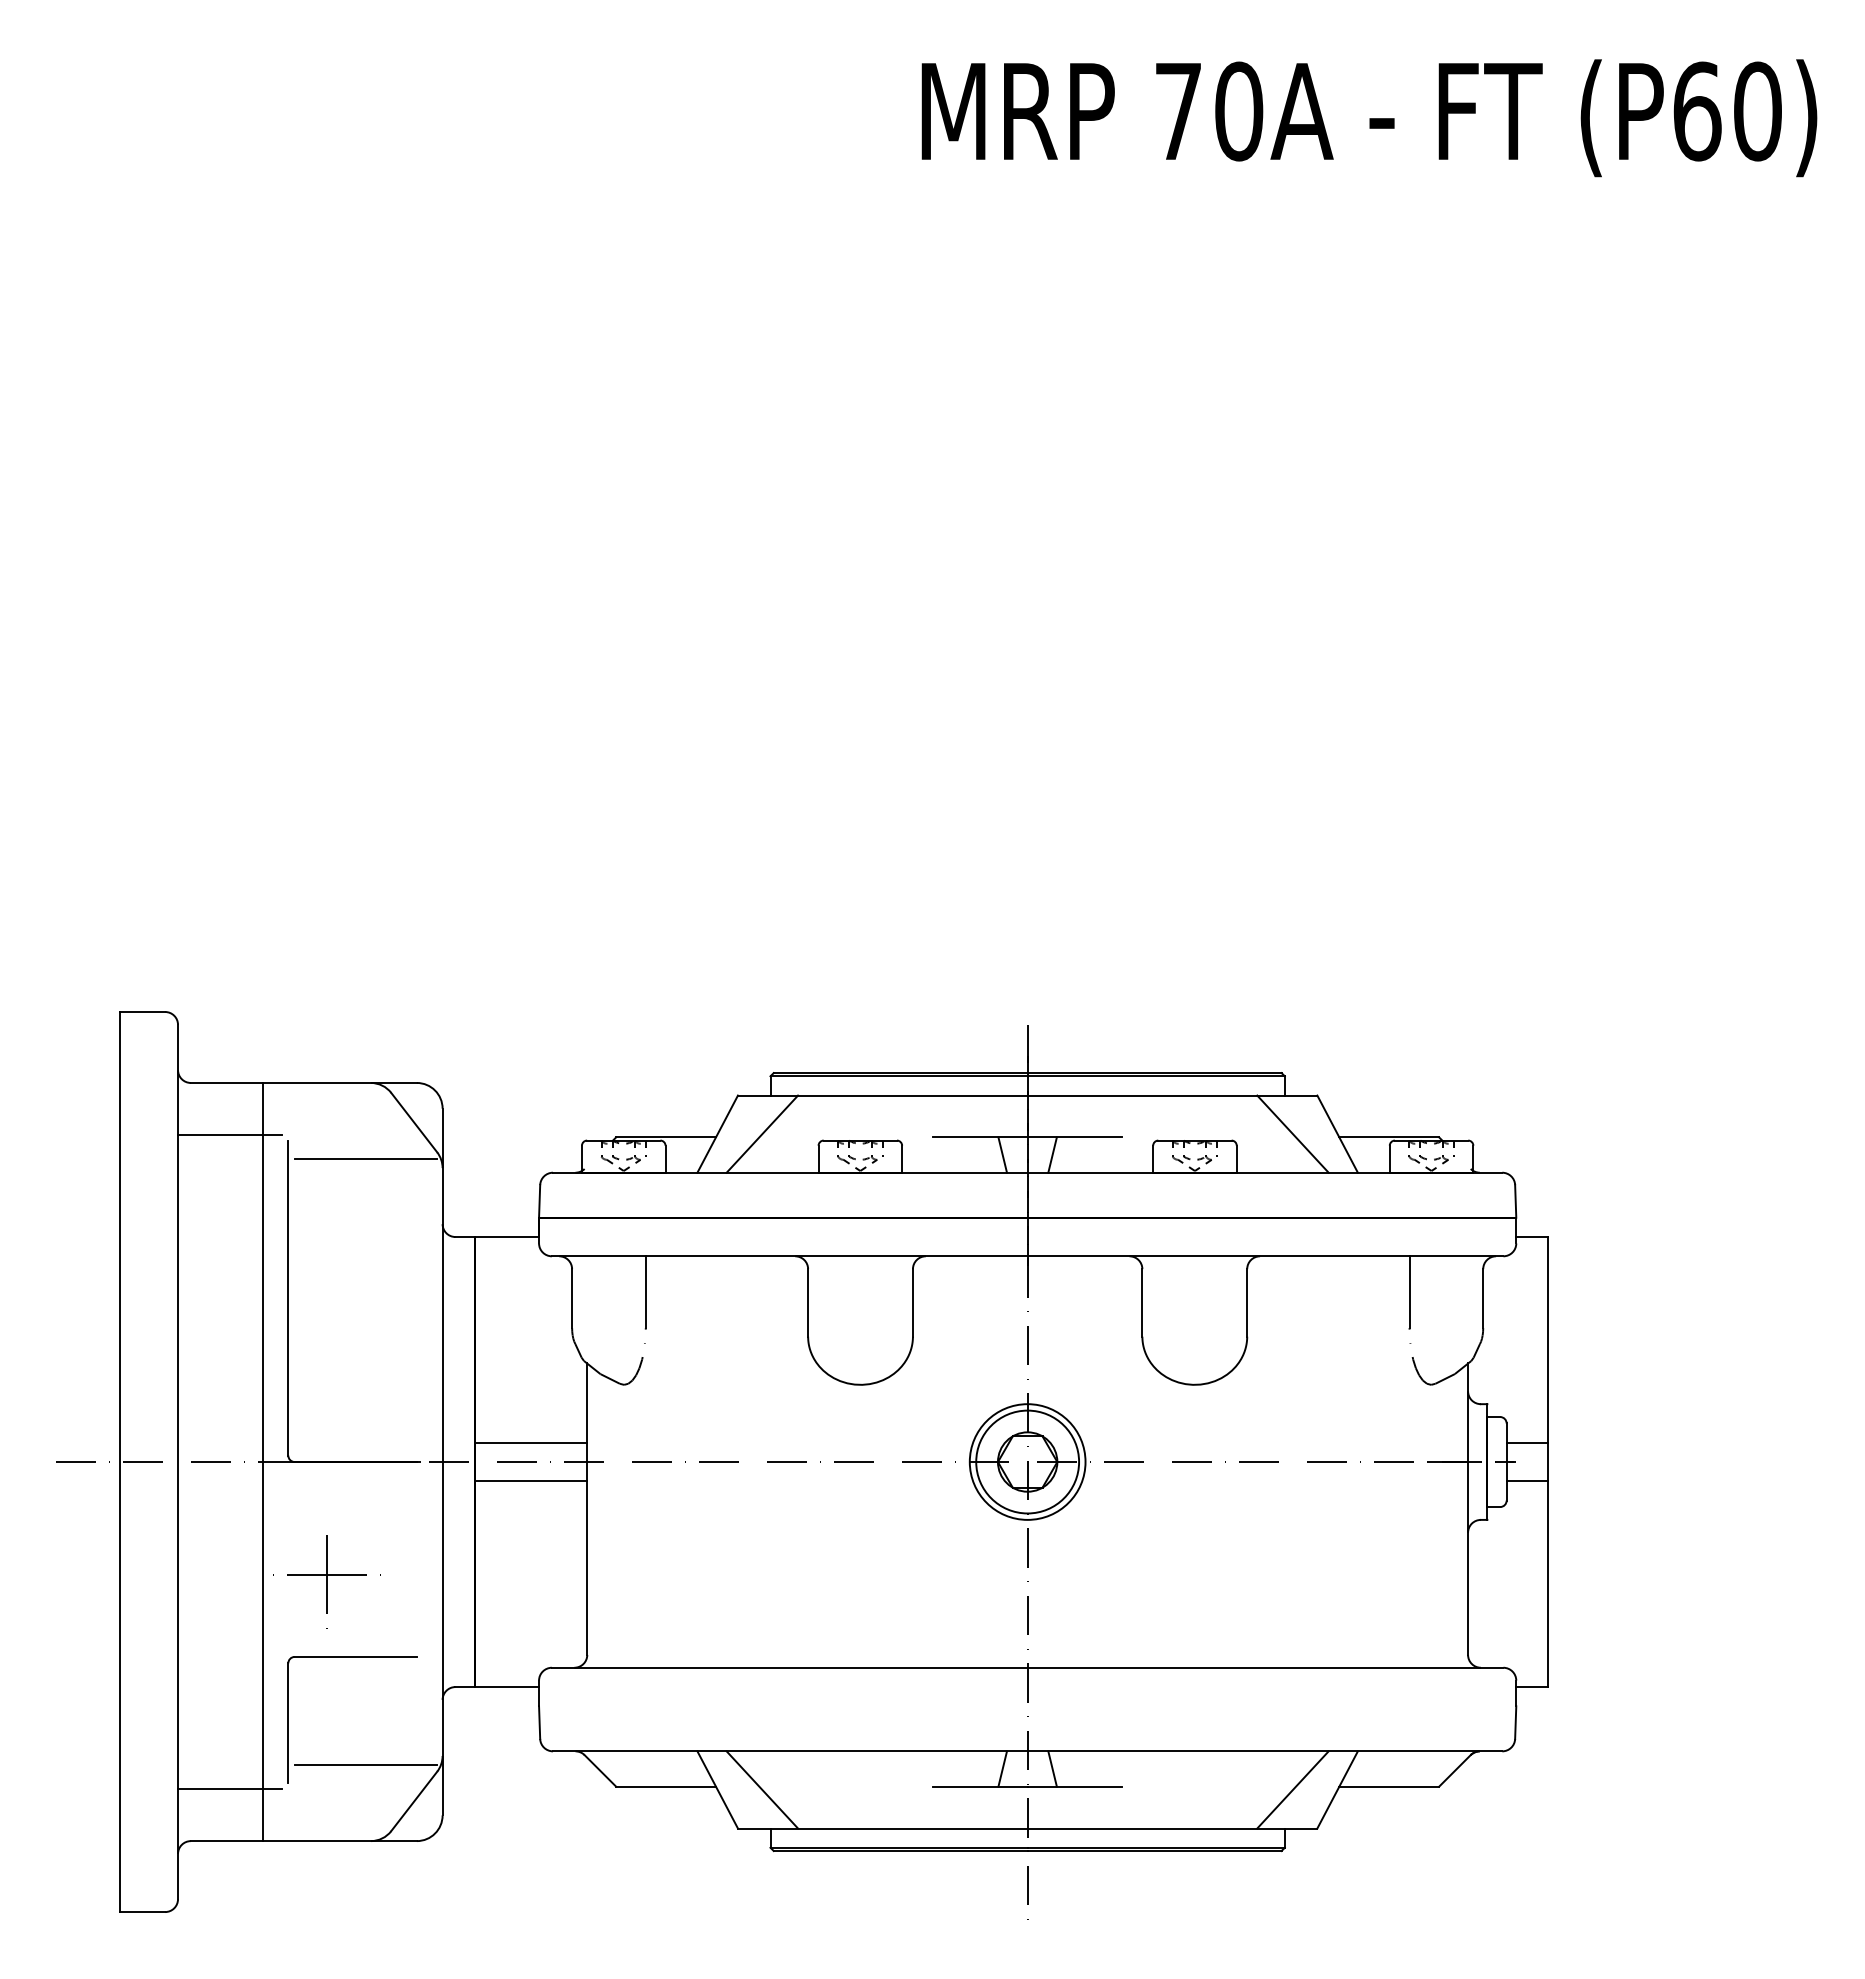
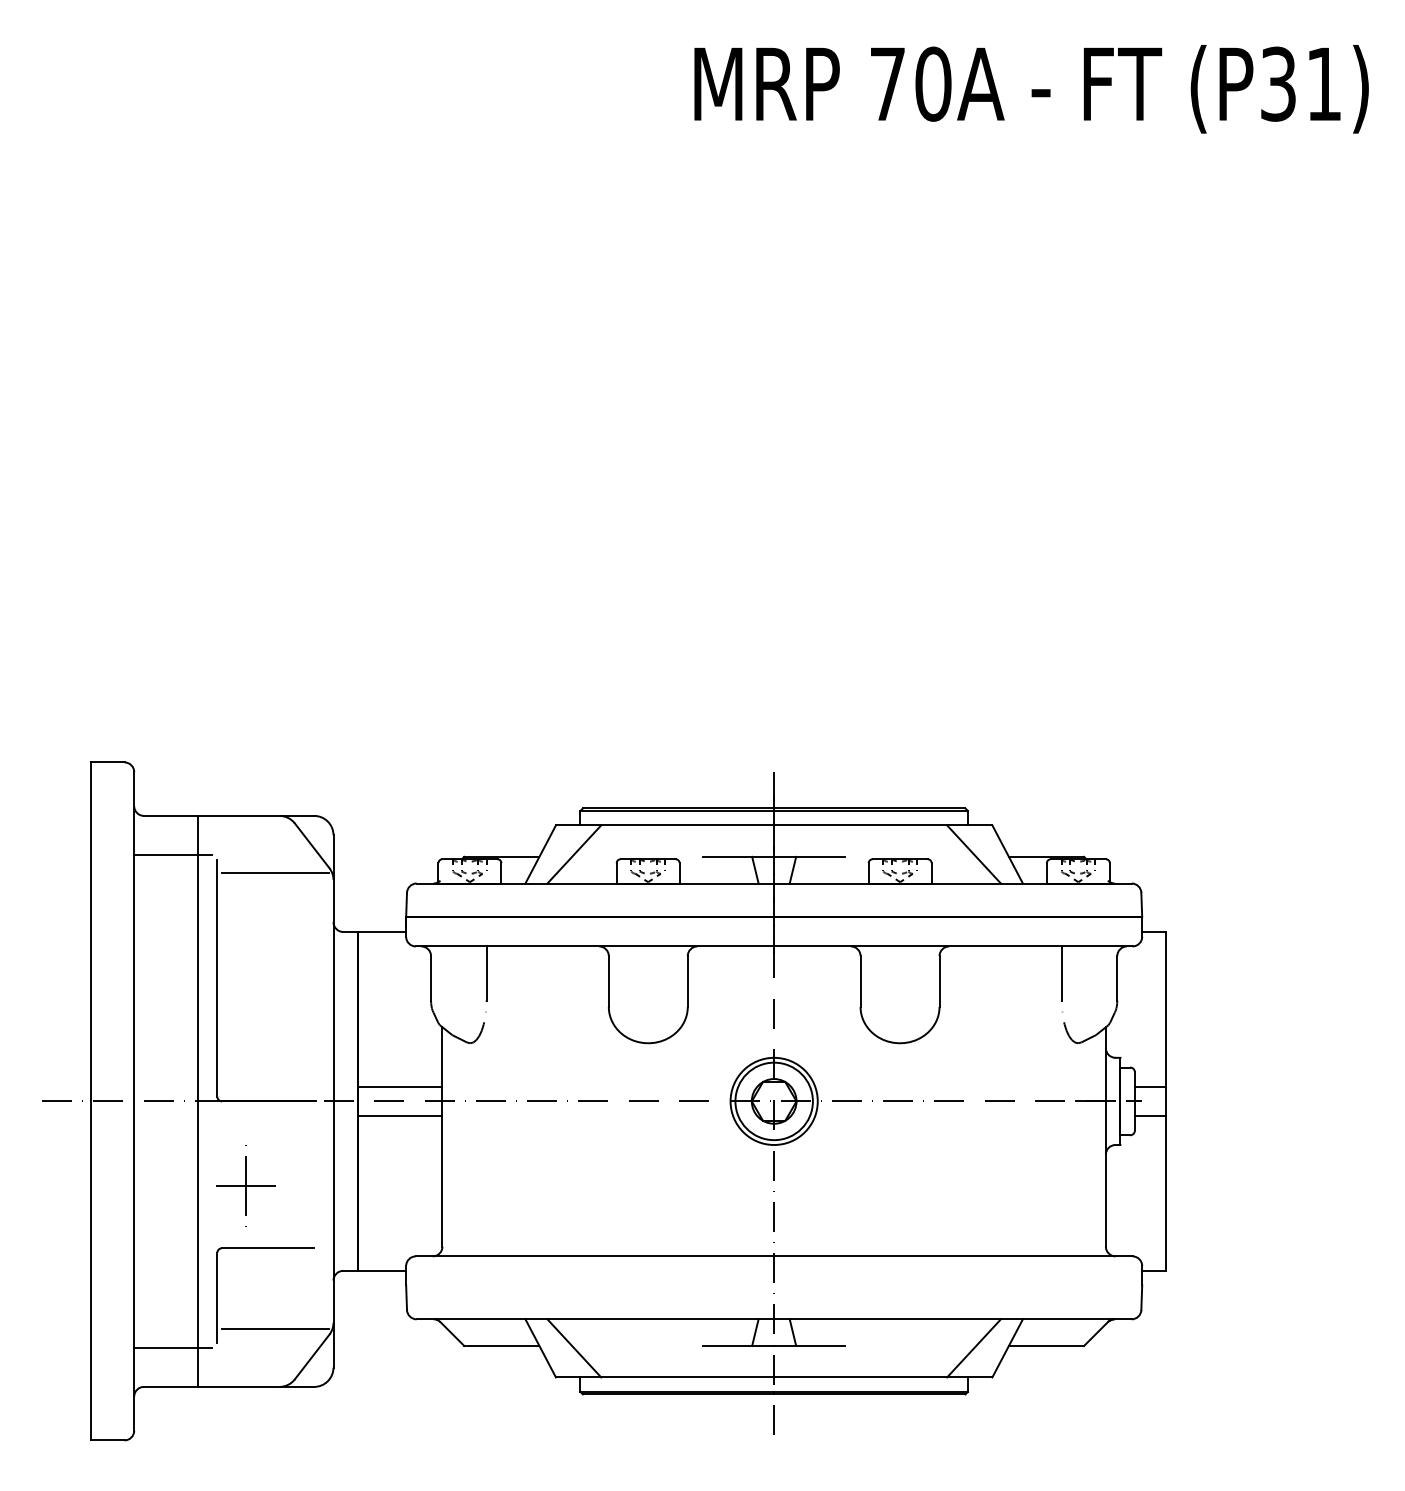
text: (1727, 111) -> (1301, 84), (P60) -> (P31)

